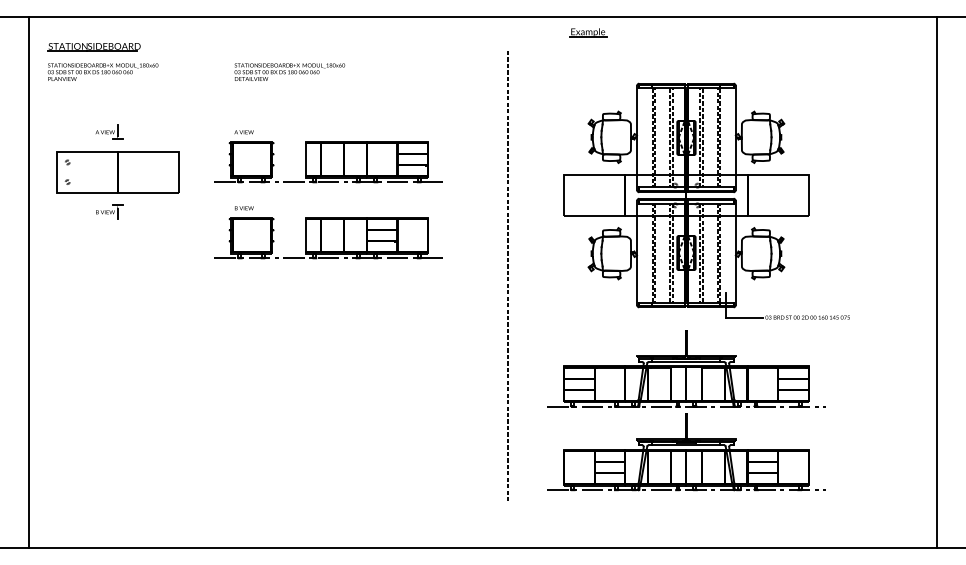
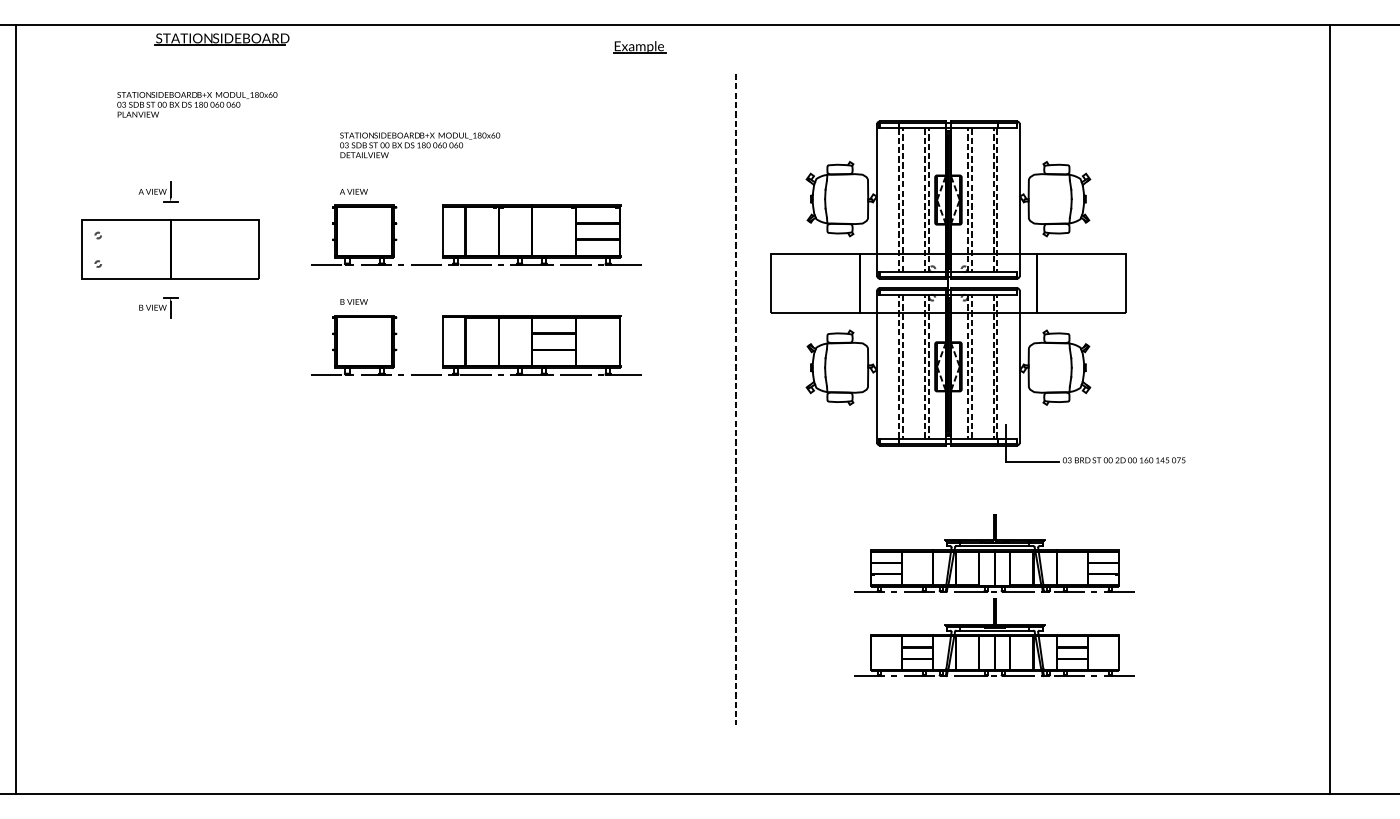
part: (588, 32) -> (639, 47), moved
part: (93, 47) -> (221, 39), moved
text: (102, 71) -> (196, 103), moved
text: (289, 71) -> (419, 144), moved
part: (706, 200) -> (977, 290), moved
line: (28, 282) -> (15, 409), moved
line: (937, 282) -> (1331, 409), moved
part: (686, 410) -> (994, 594), size x0.7

